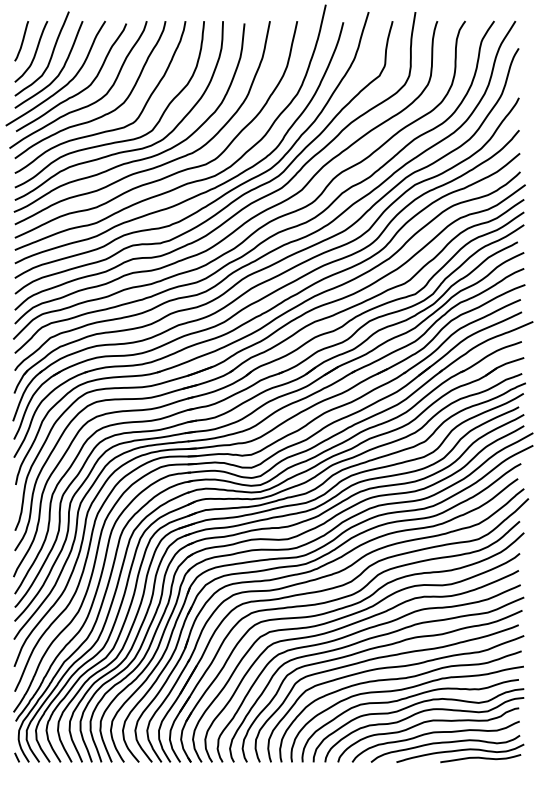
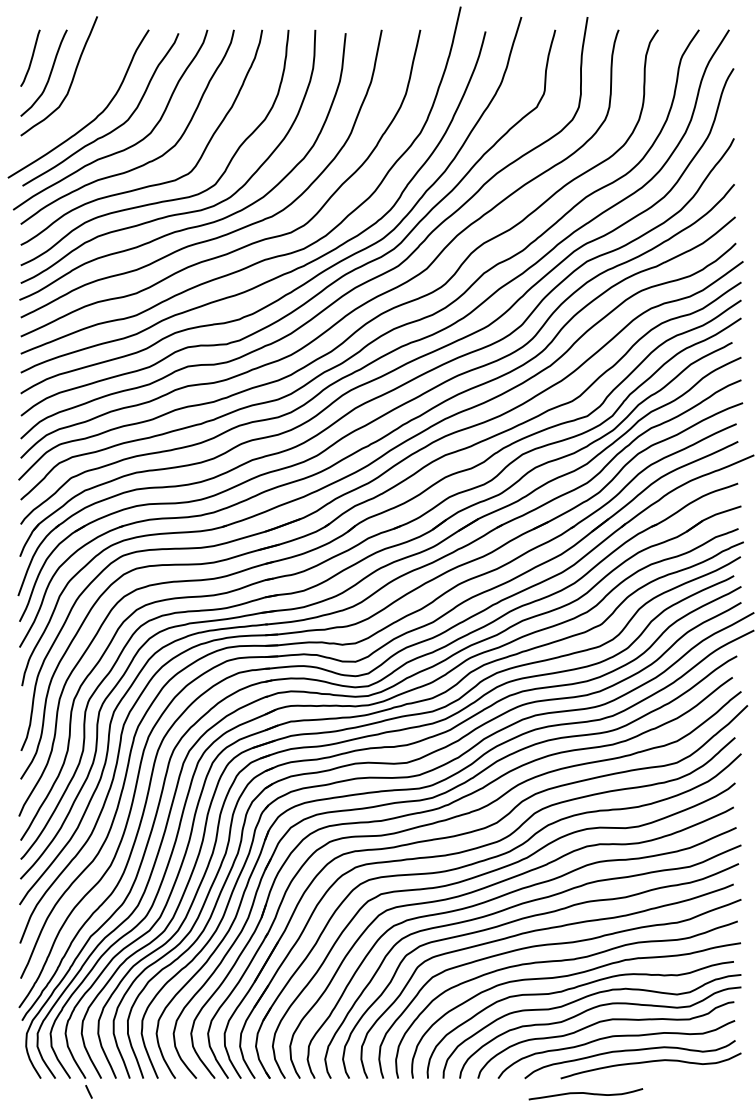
curve: (60, 70) -> (85, 99), removed
line: (16, 757) -> (88, 1091), moved
curve: (480, 758) -> (585, 1094), moved

